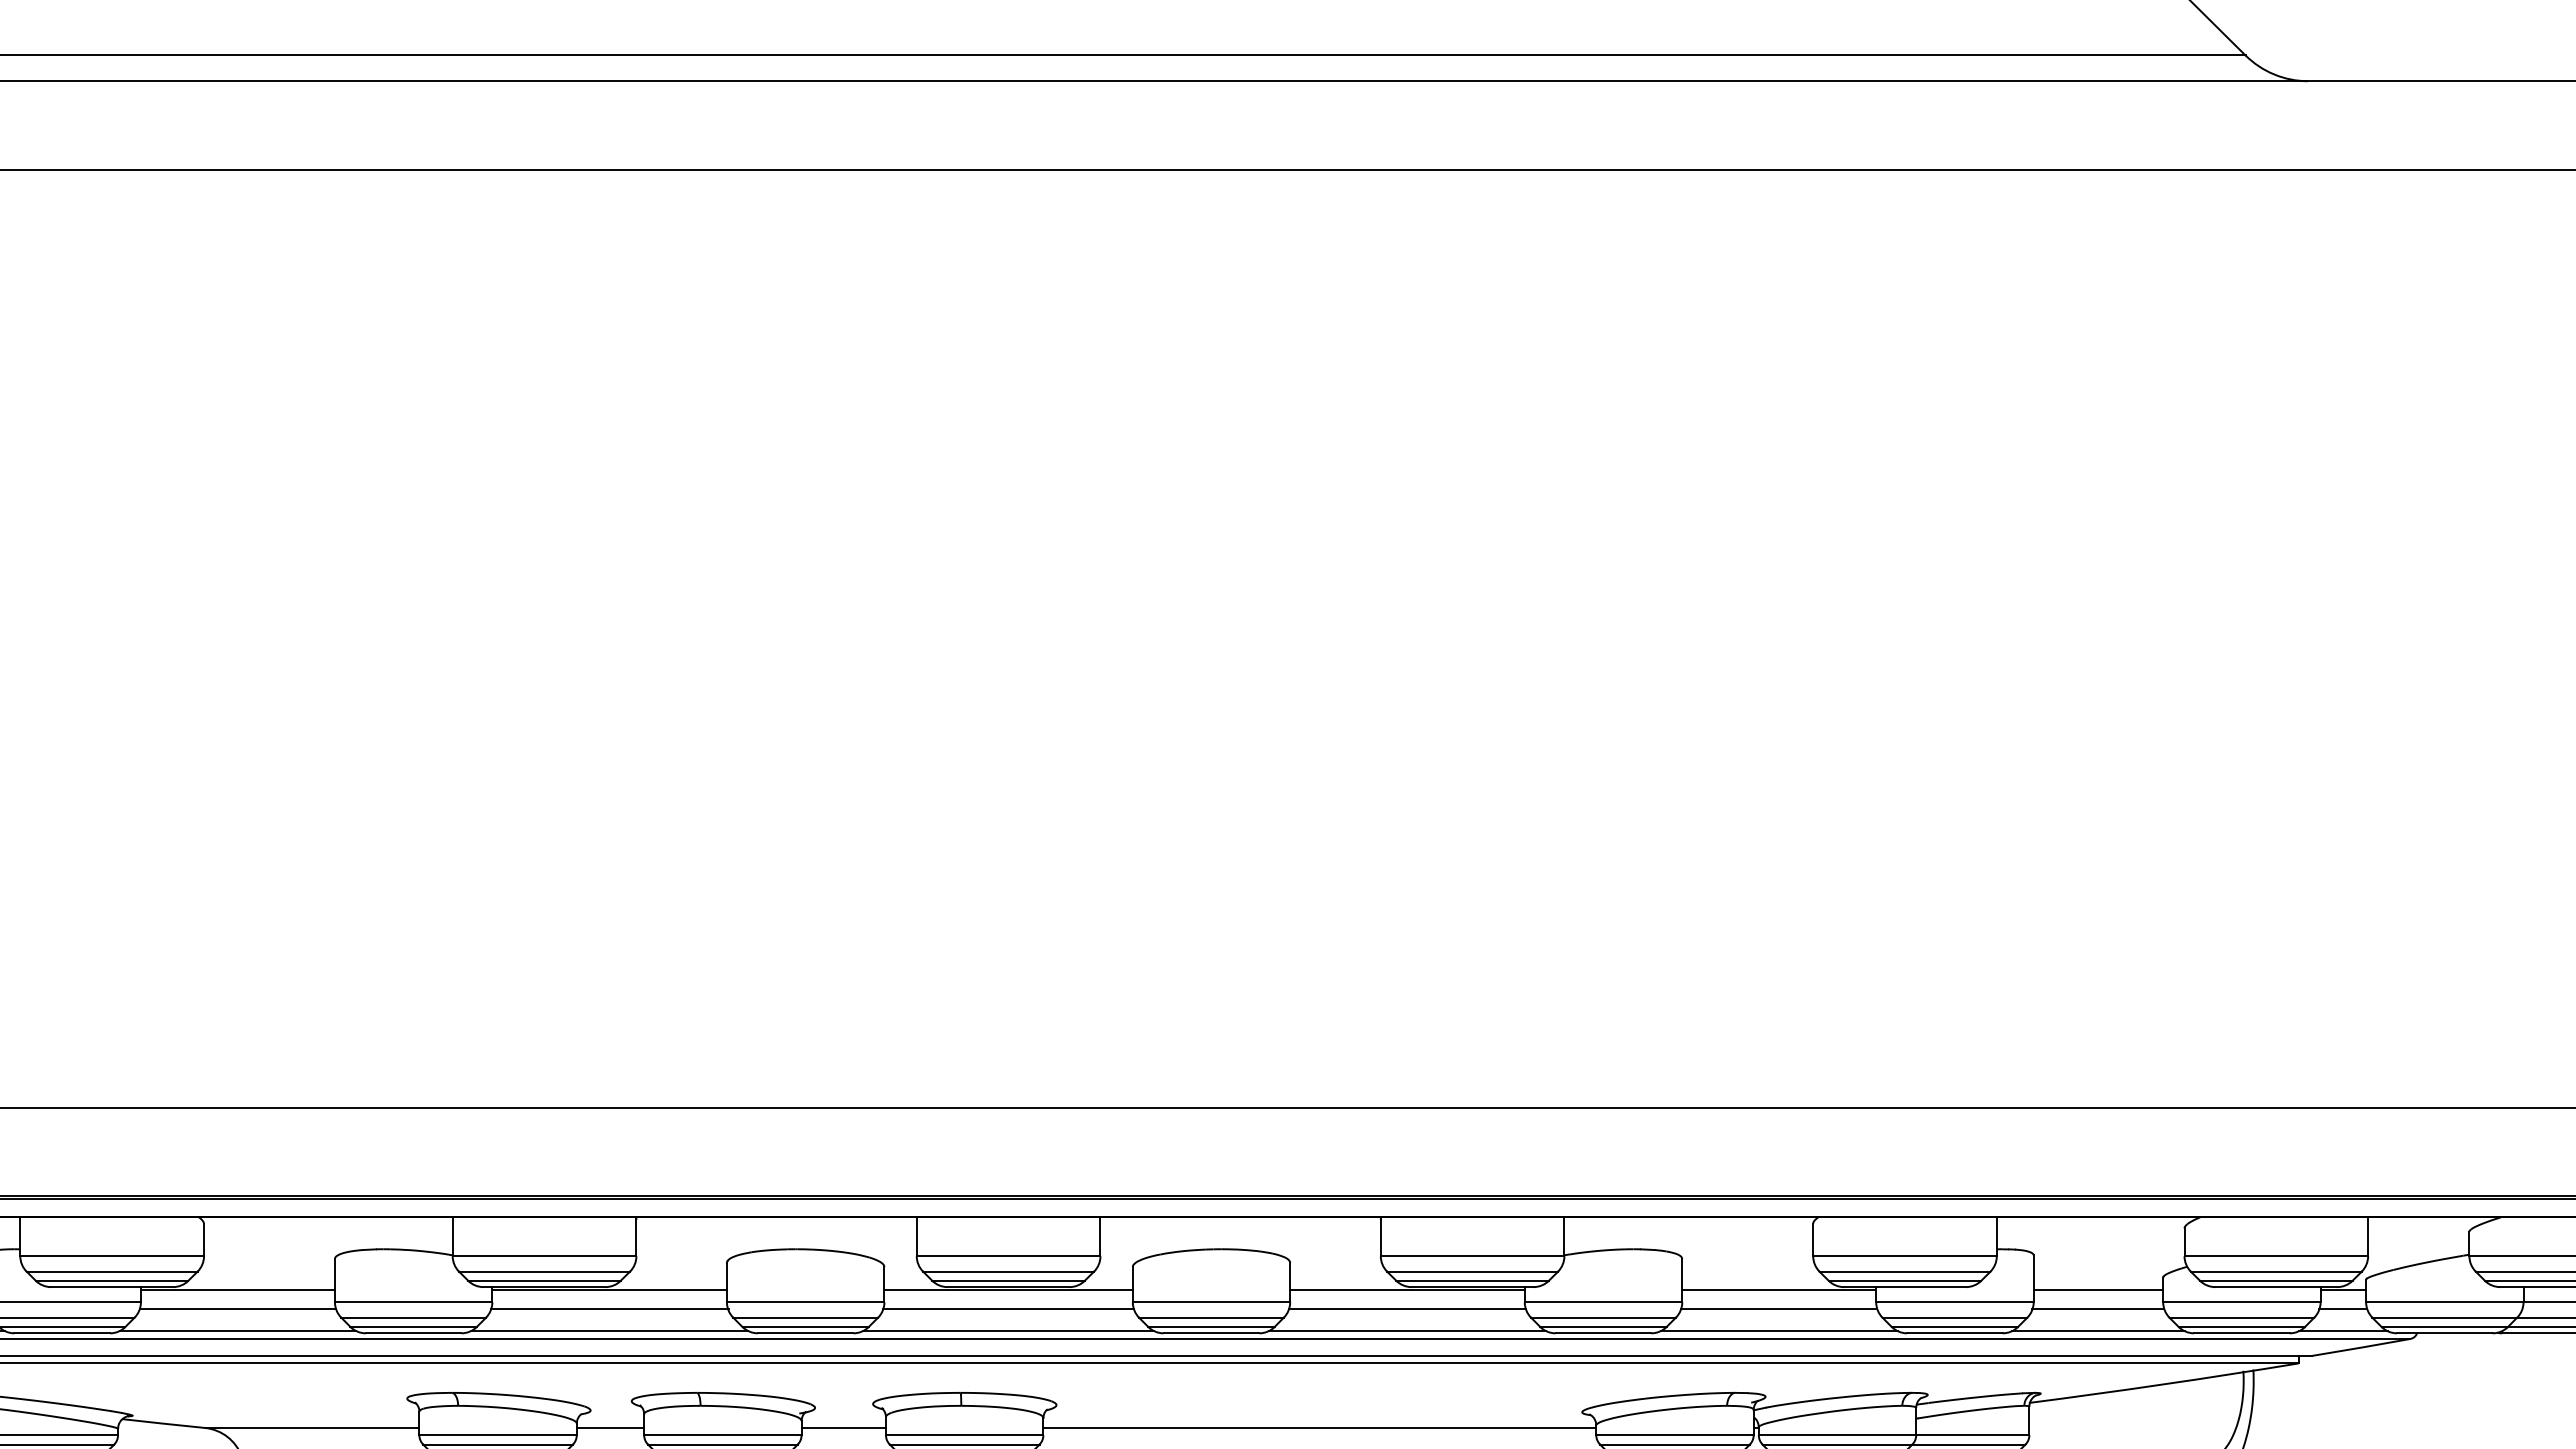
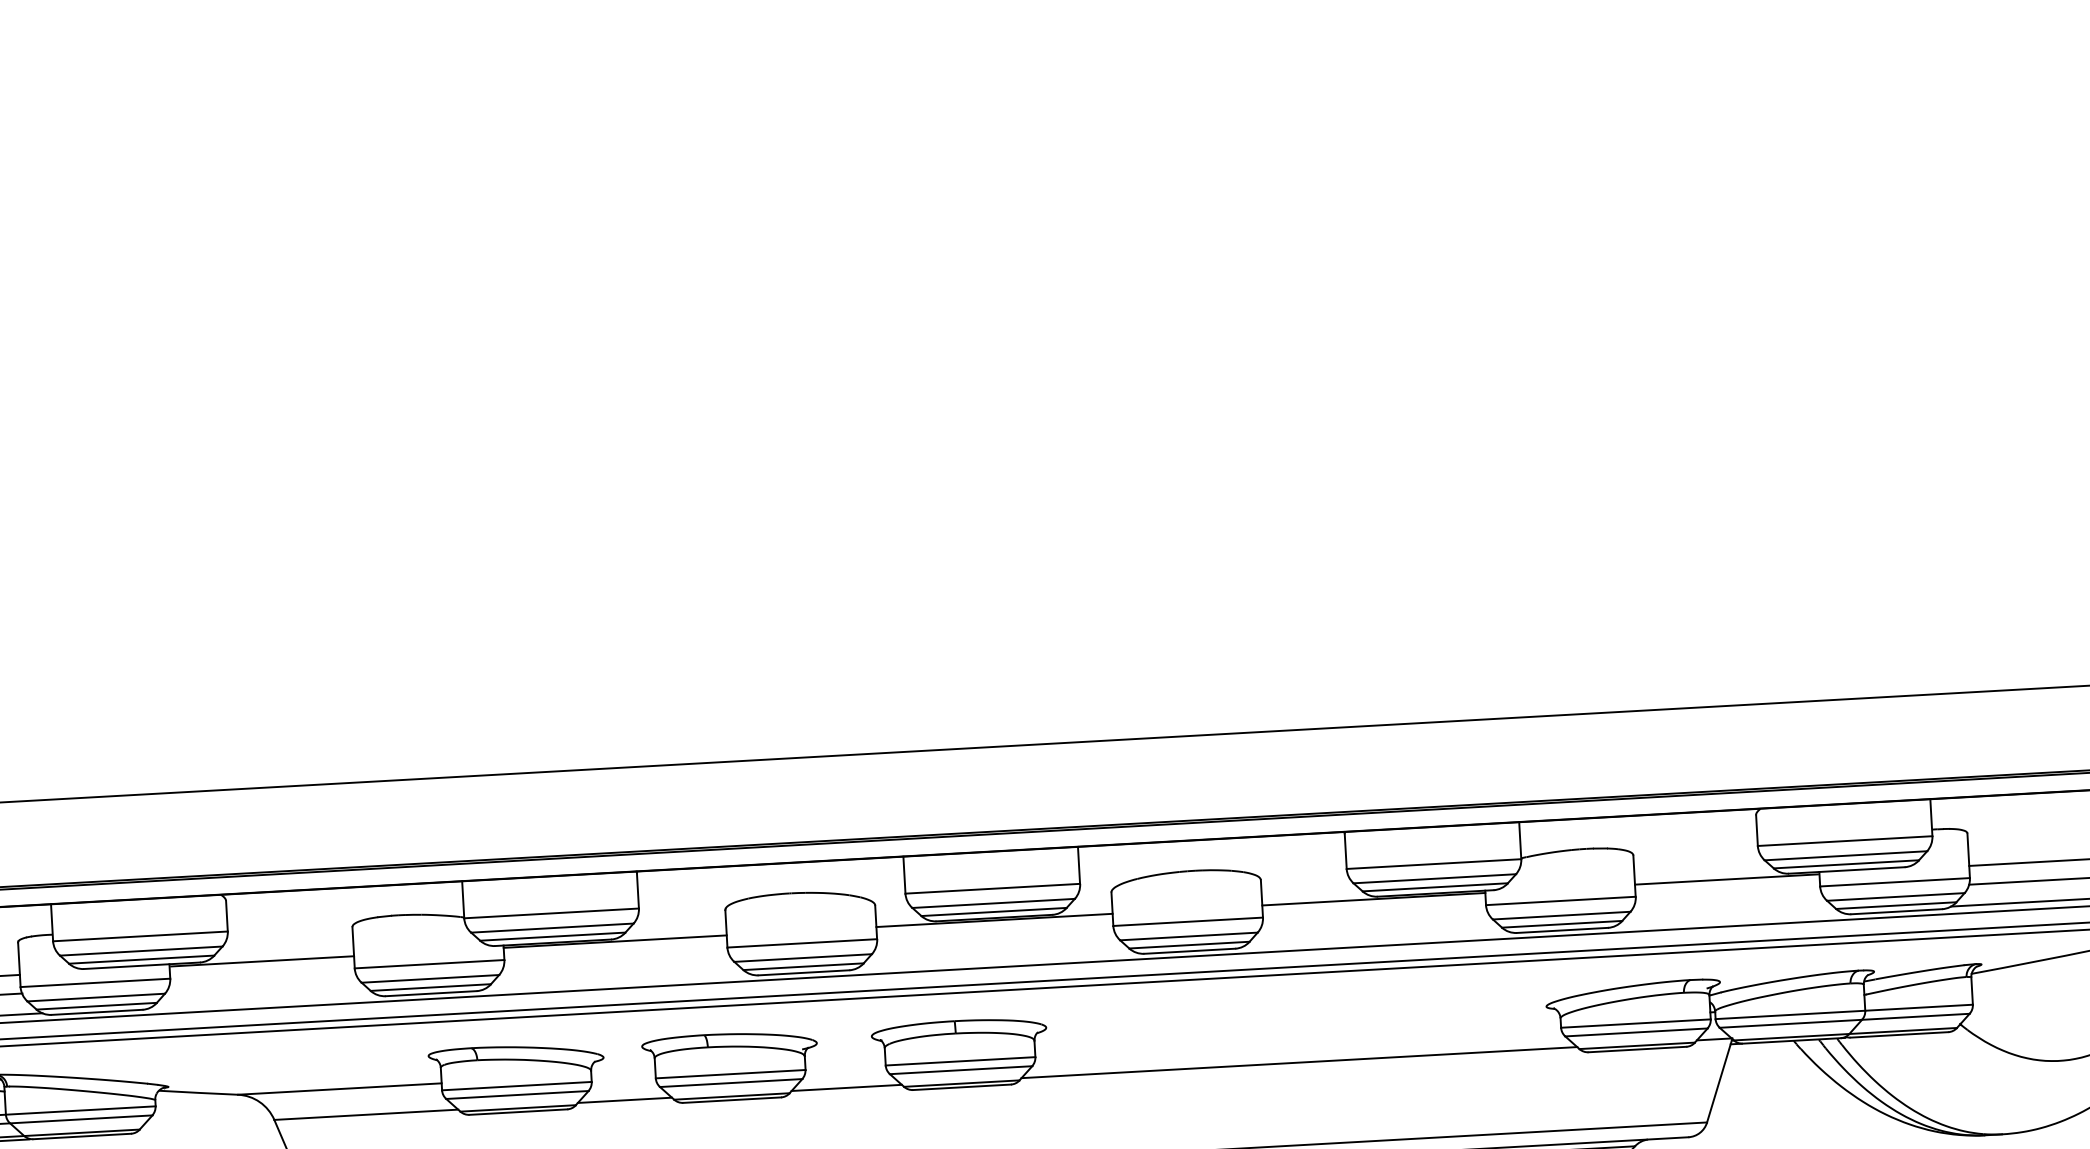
line: (237, 1309) -> (262, 980), removed
line: (609, 1309) -> (616, 960), removed
line: (1008, 1309) -> (995, 939), removed
line: (1407, 1309) -> (1374, 918), removed
line: (1779, 1309) -> (1728, 898), removed
line: (237, 1331) -> (263, 1001), removed
line: (609, 1331) -> (617, 981), removed
line: (1008, 1331) -> (996, 960), removed
line: (1407, 1331) -> (1376, 939), removed
line: (1778, 1331) -> (1728, 919), removed
line: (610, 1427) -> (623, 1072), removed
line: (843, 1427) -> (844, 1060), removed
line: (1319, 1427) -> (1297, 1035), removed

